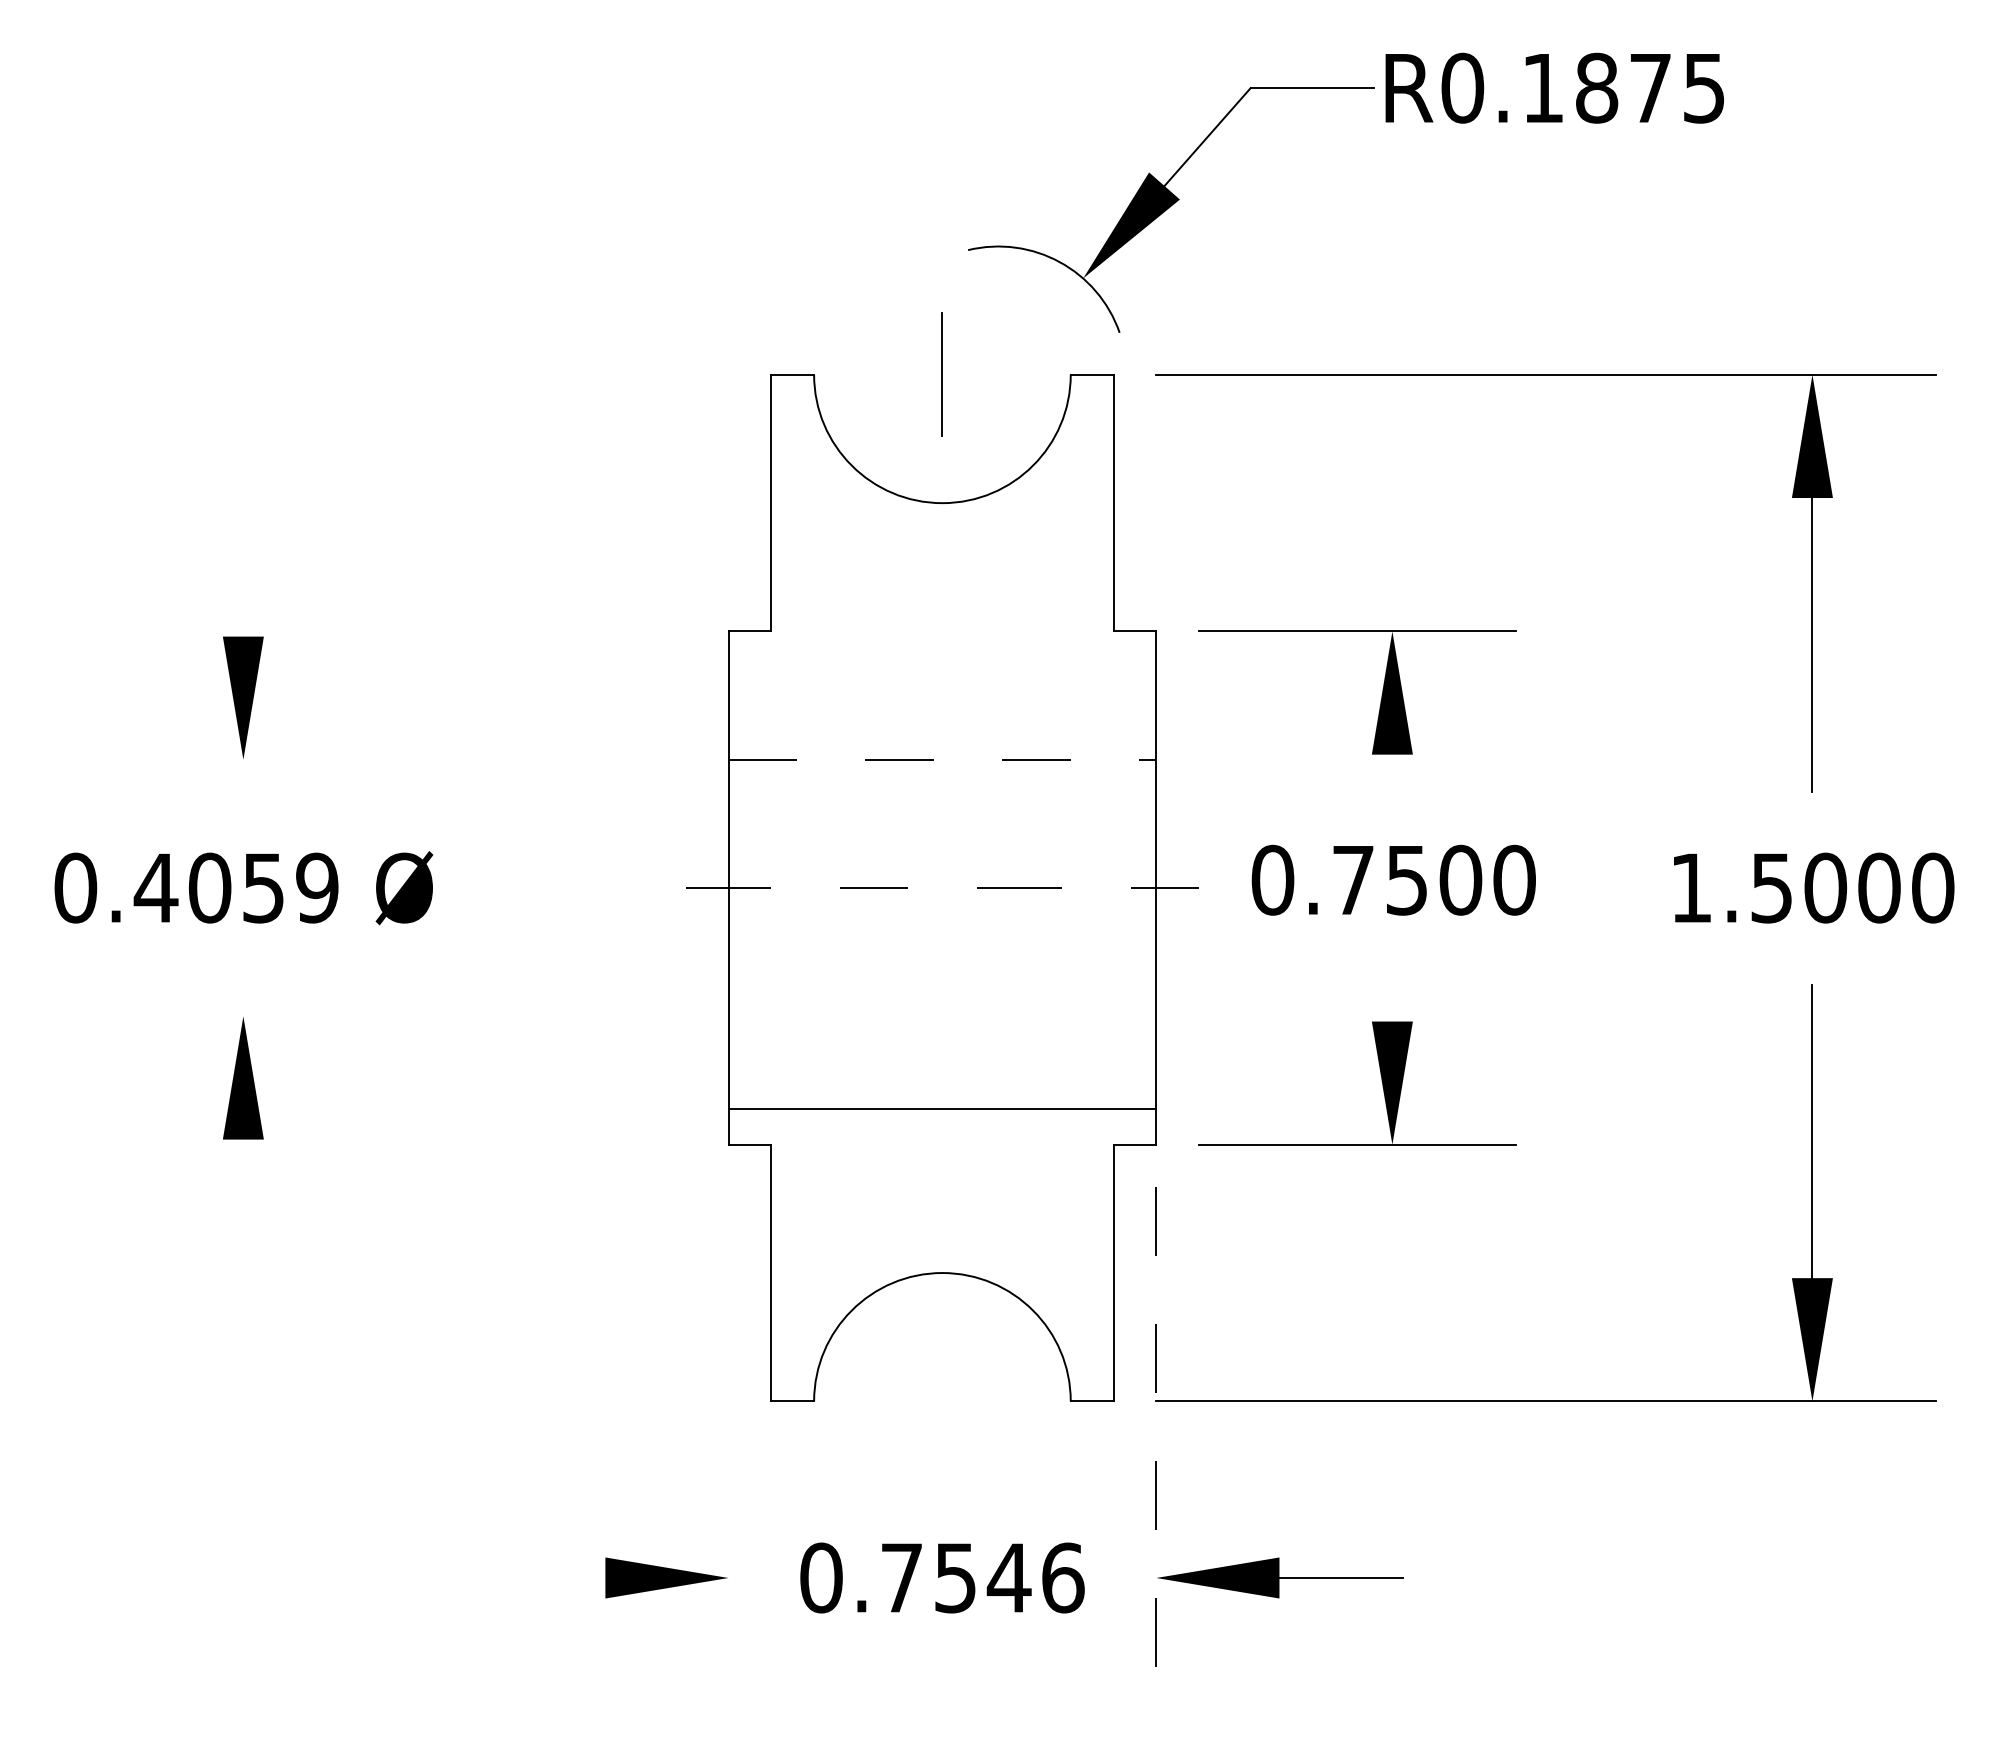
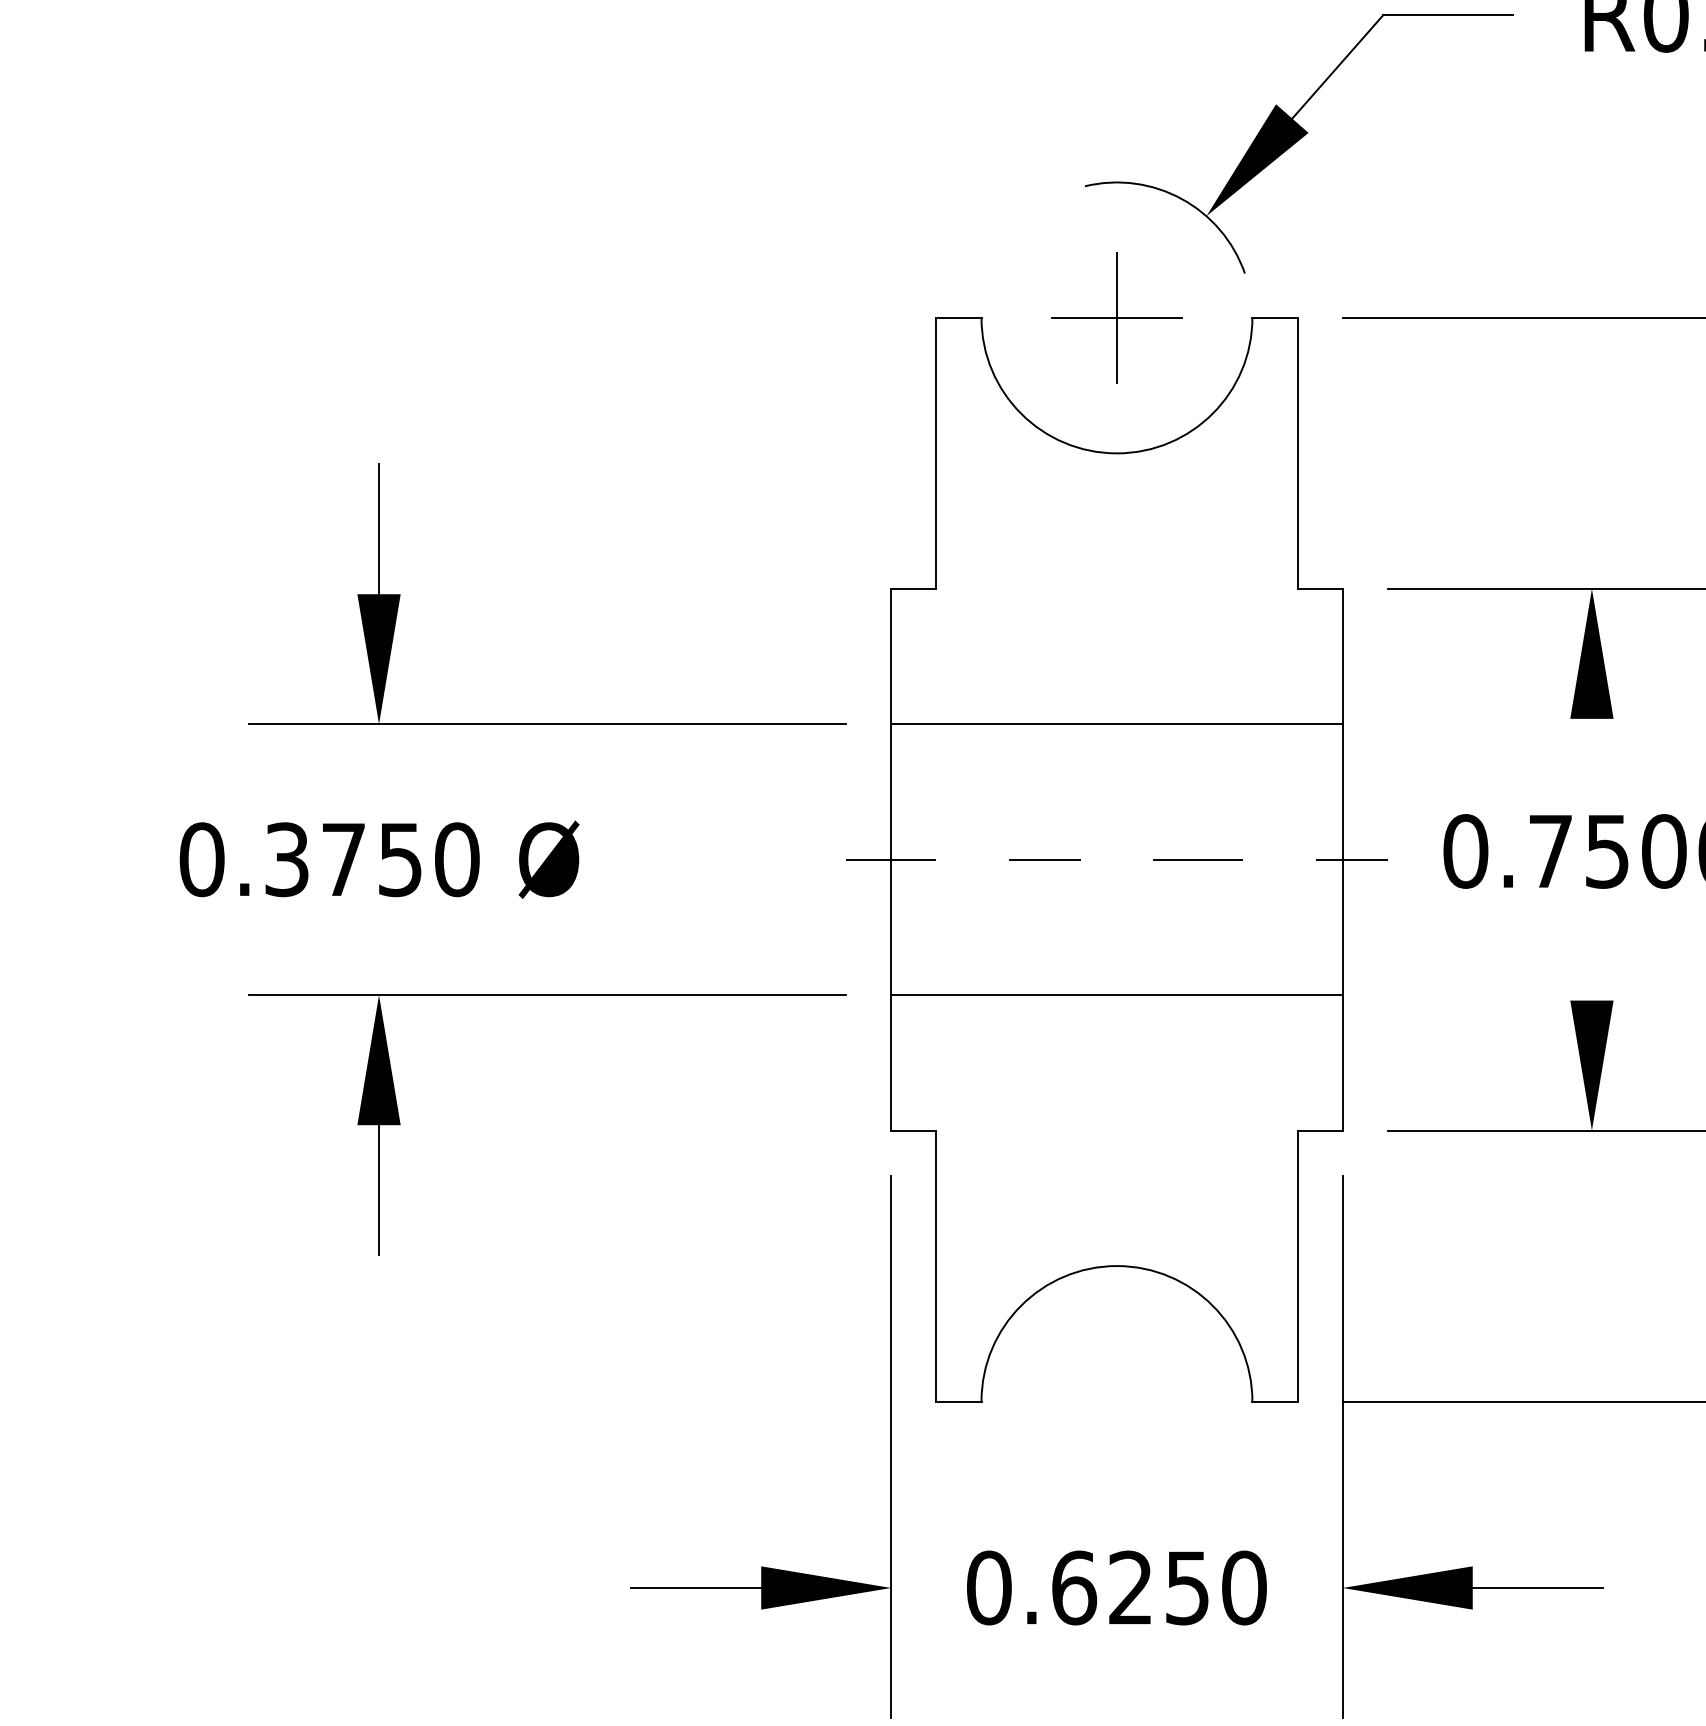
part: (1171, 209) -> (1299, 143), moved
line: (942, 374) -> (1117, 317), added
line: (243, 574) -> (379, 528), added
line: (402, 759) -> (547, 723), added
line: (942, 759) -> (1117, 723), dashed -> solid
text: (235, 887) -> (370, 859), 0.4059 -> 0.3750
line: (402, 1016) -> (547, 995), added
line: (942, 1109) -> (1117, 995), moved
line: (243, 1200) -> (379, 1189), added
line: (728, 1444) -> (891, 1447), added
line: (1156, 1444) -> (1342, 1447), dashed -> solid
text: (982, 1577) -> (1159, 1587), 0.7546 -> 0.6250
line: (543, 1578) -> (695, 1588), added

